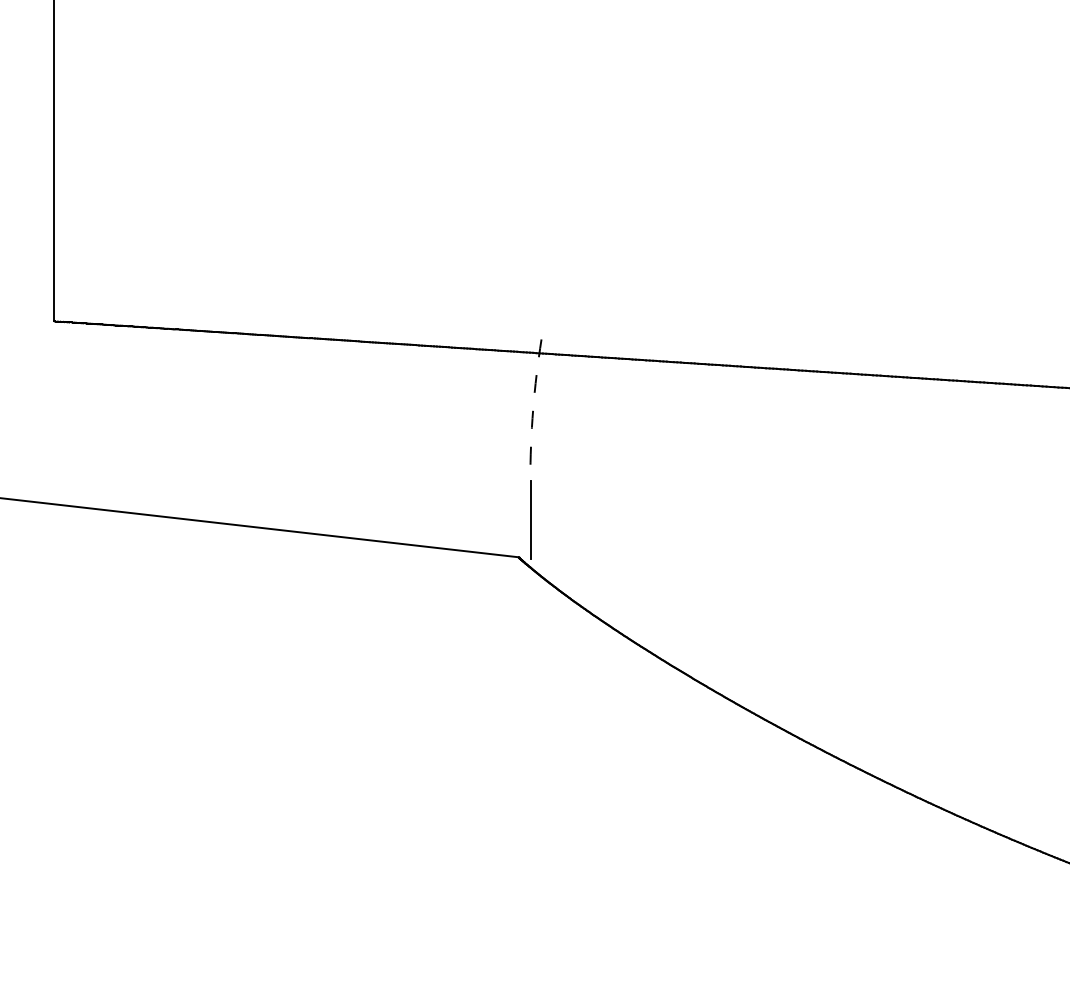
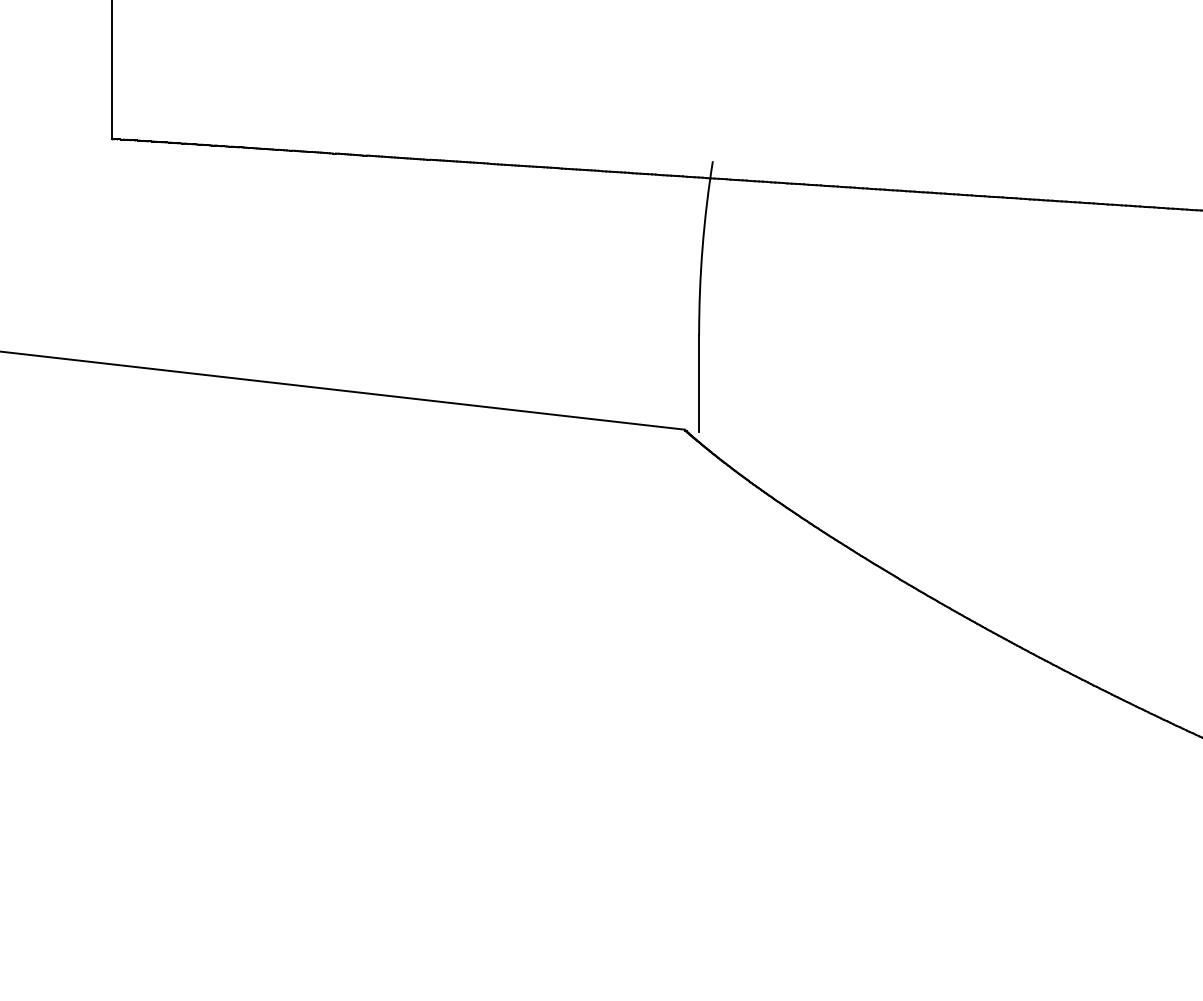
arc: (533, 409) -> (702, 247), dashed -> solid

